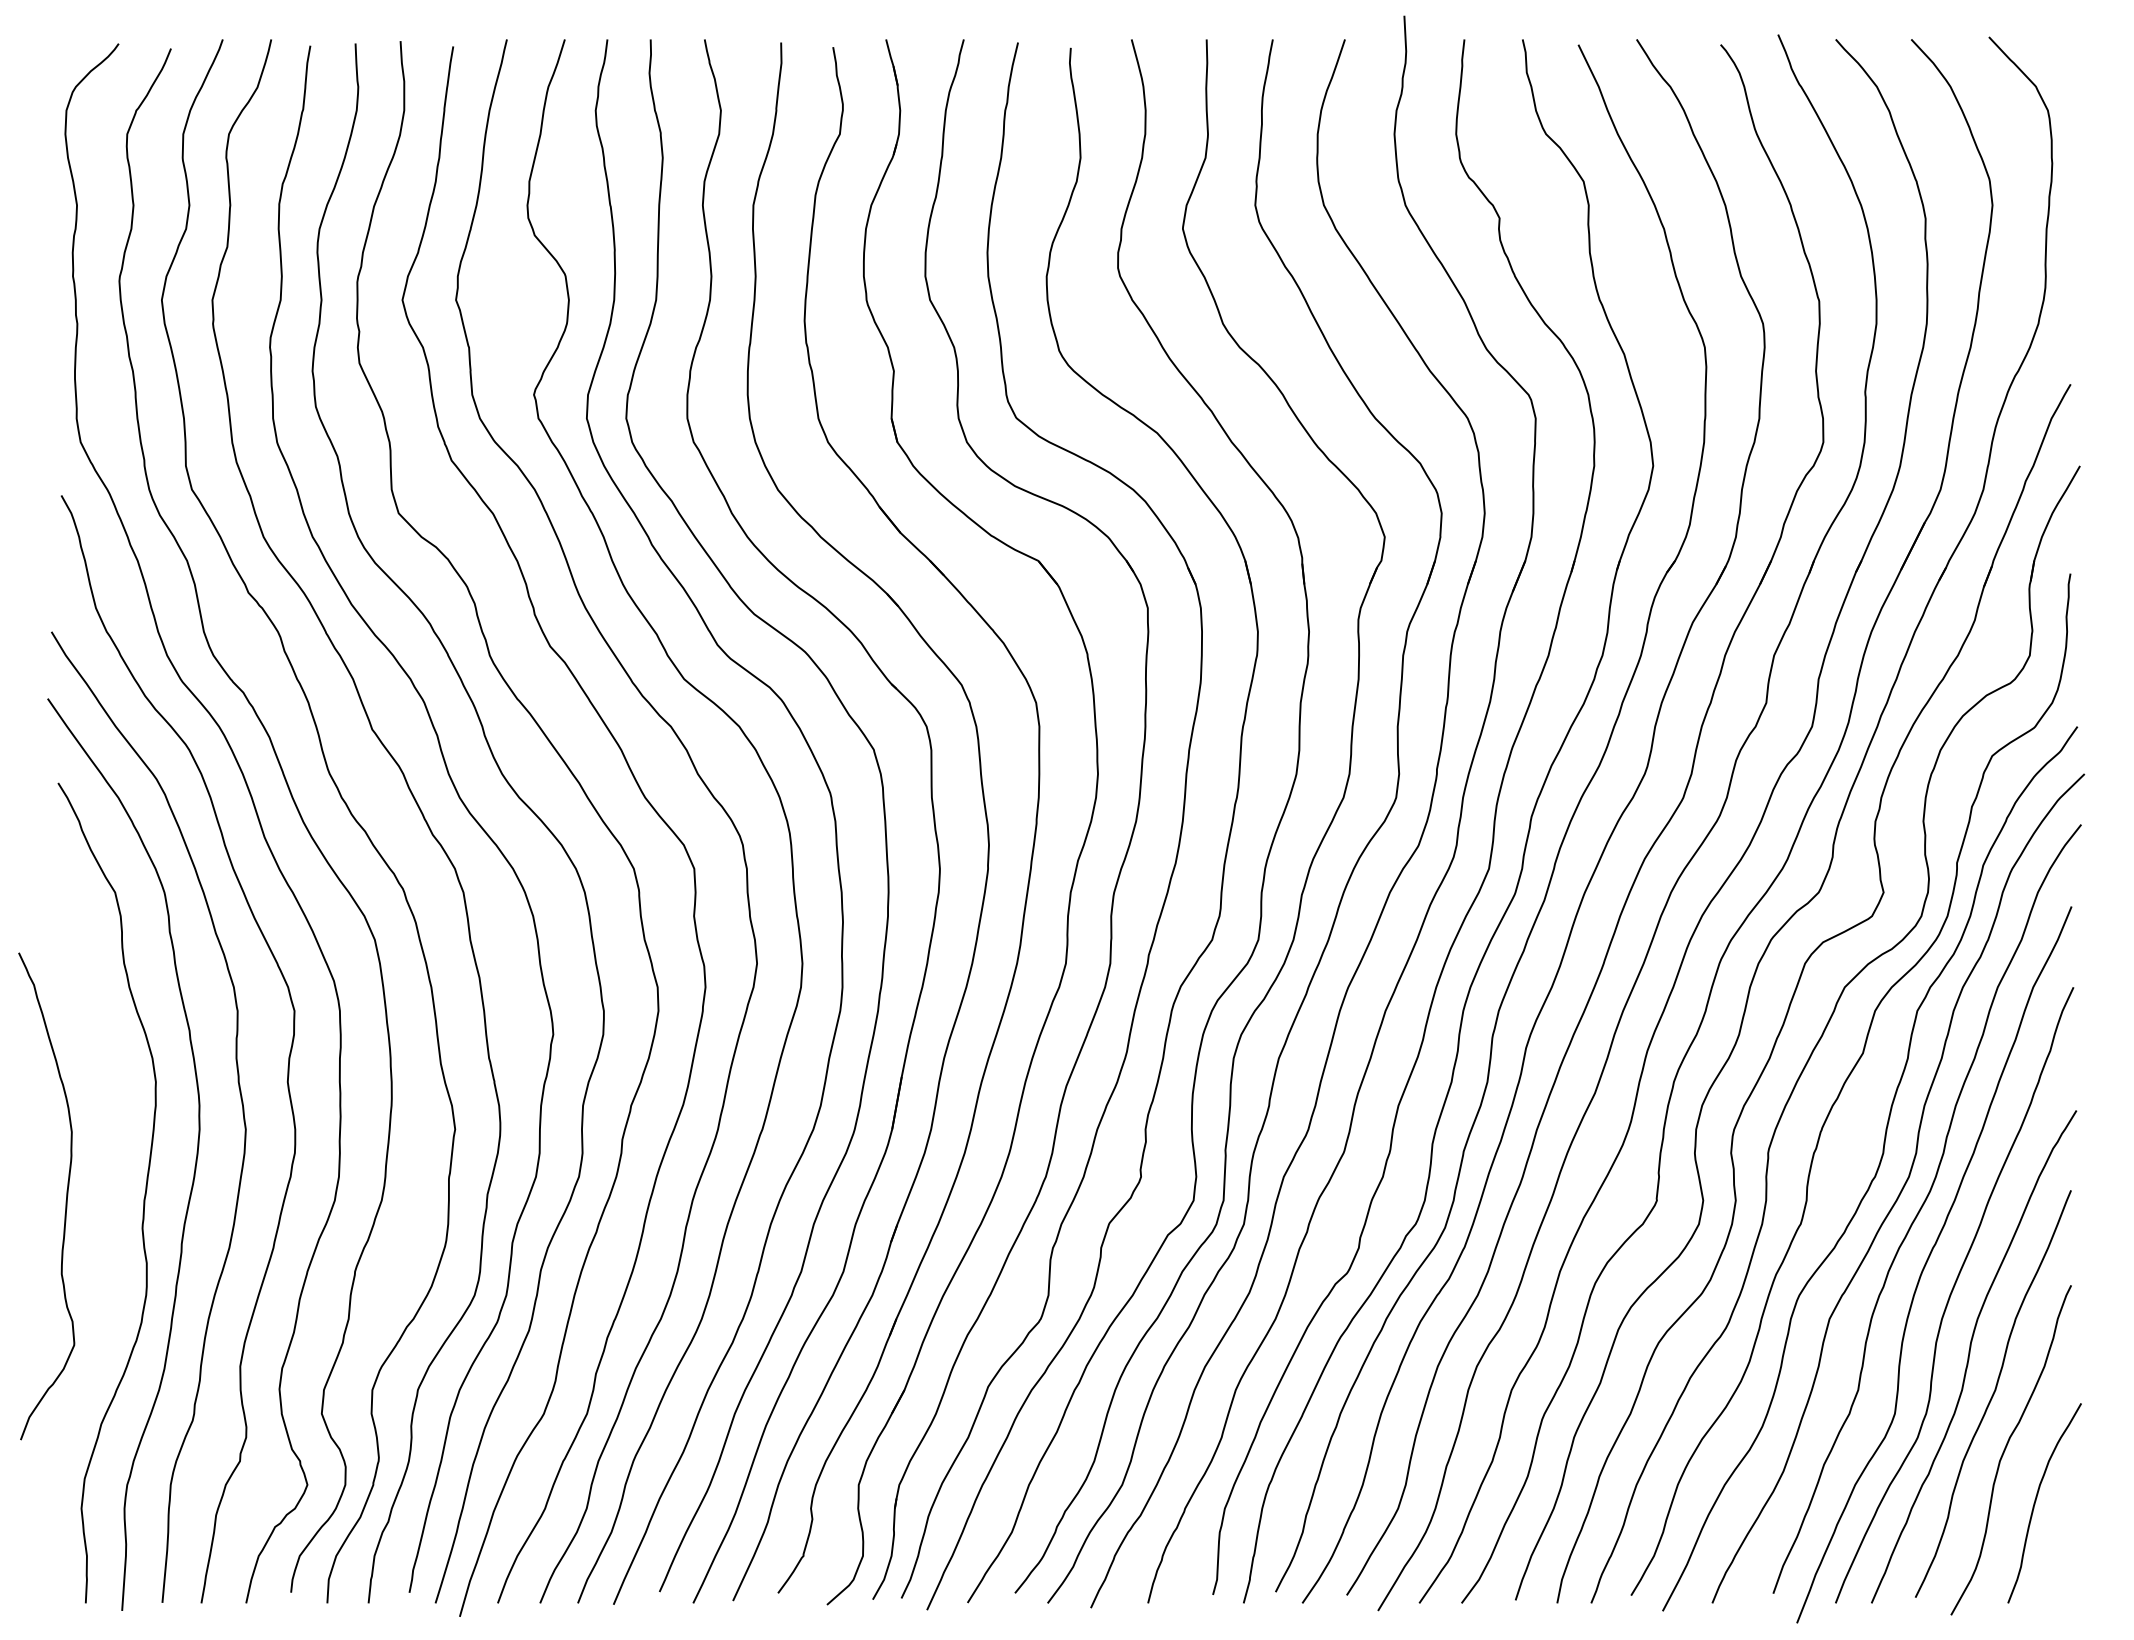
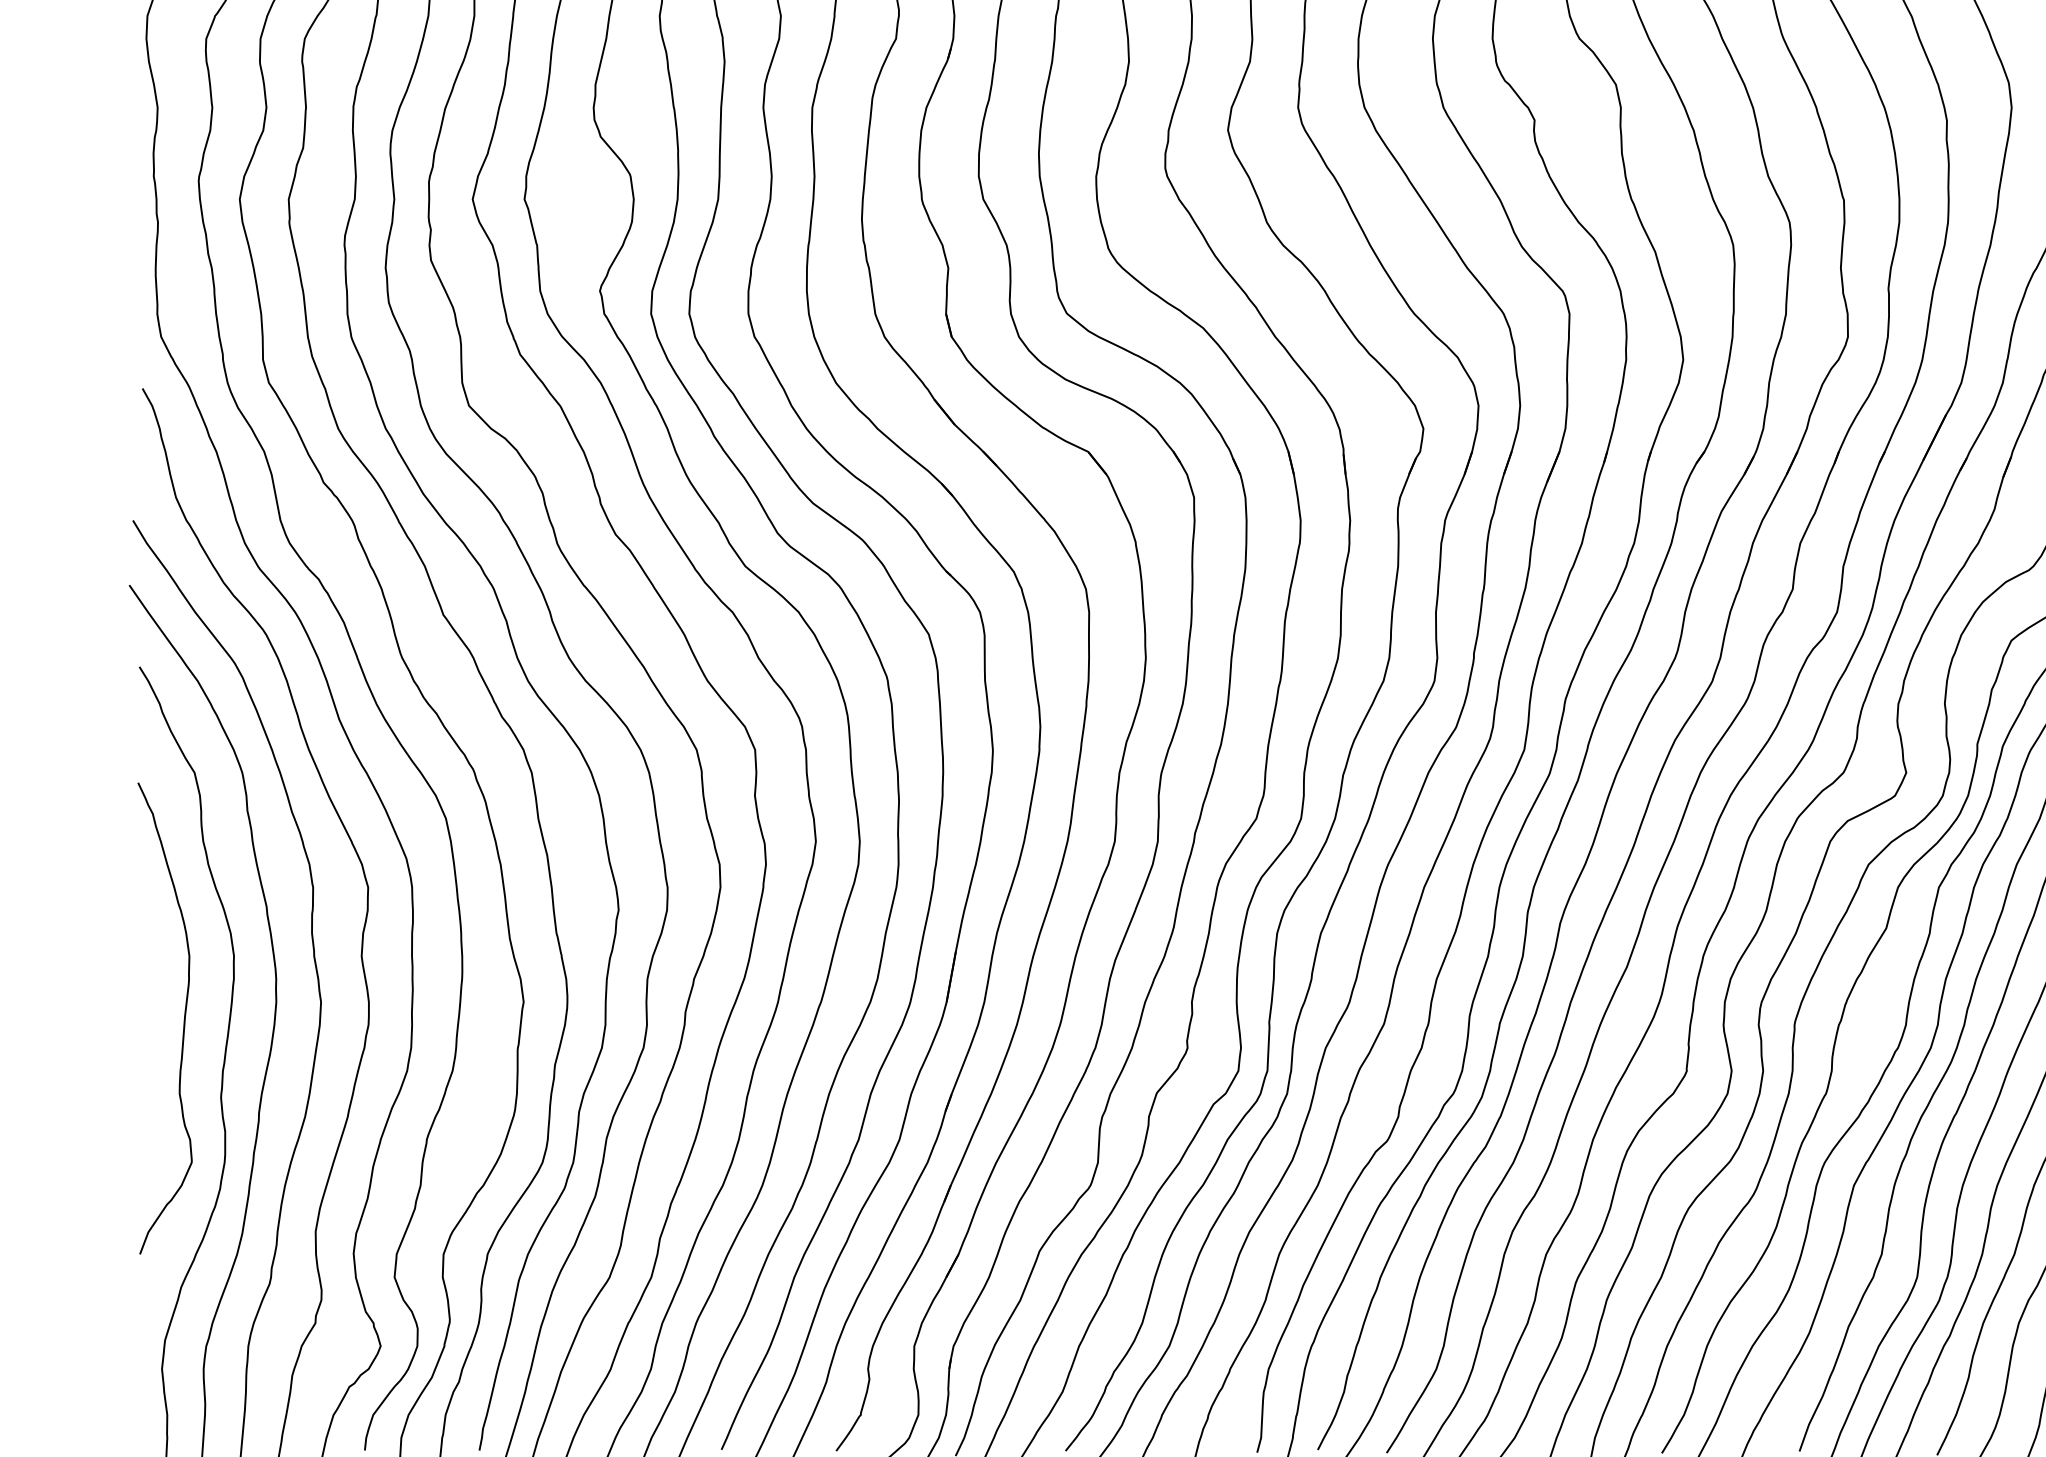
curve: (65, 1201) -> (183, 1023), moved

